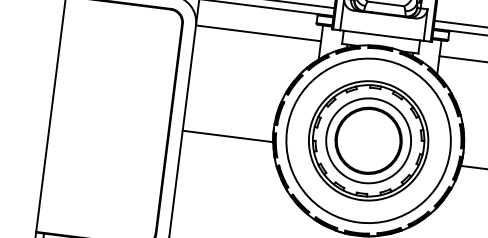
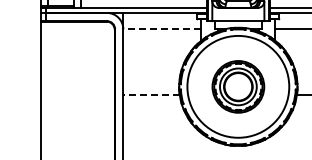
line: (257, 33) -> (161, 29), solid -> dashed
line: (227, 137) -> (151, 95), solid -> dashed
part: (368, 140) -> (238, 86), size x0.7

